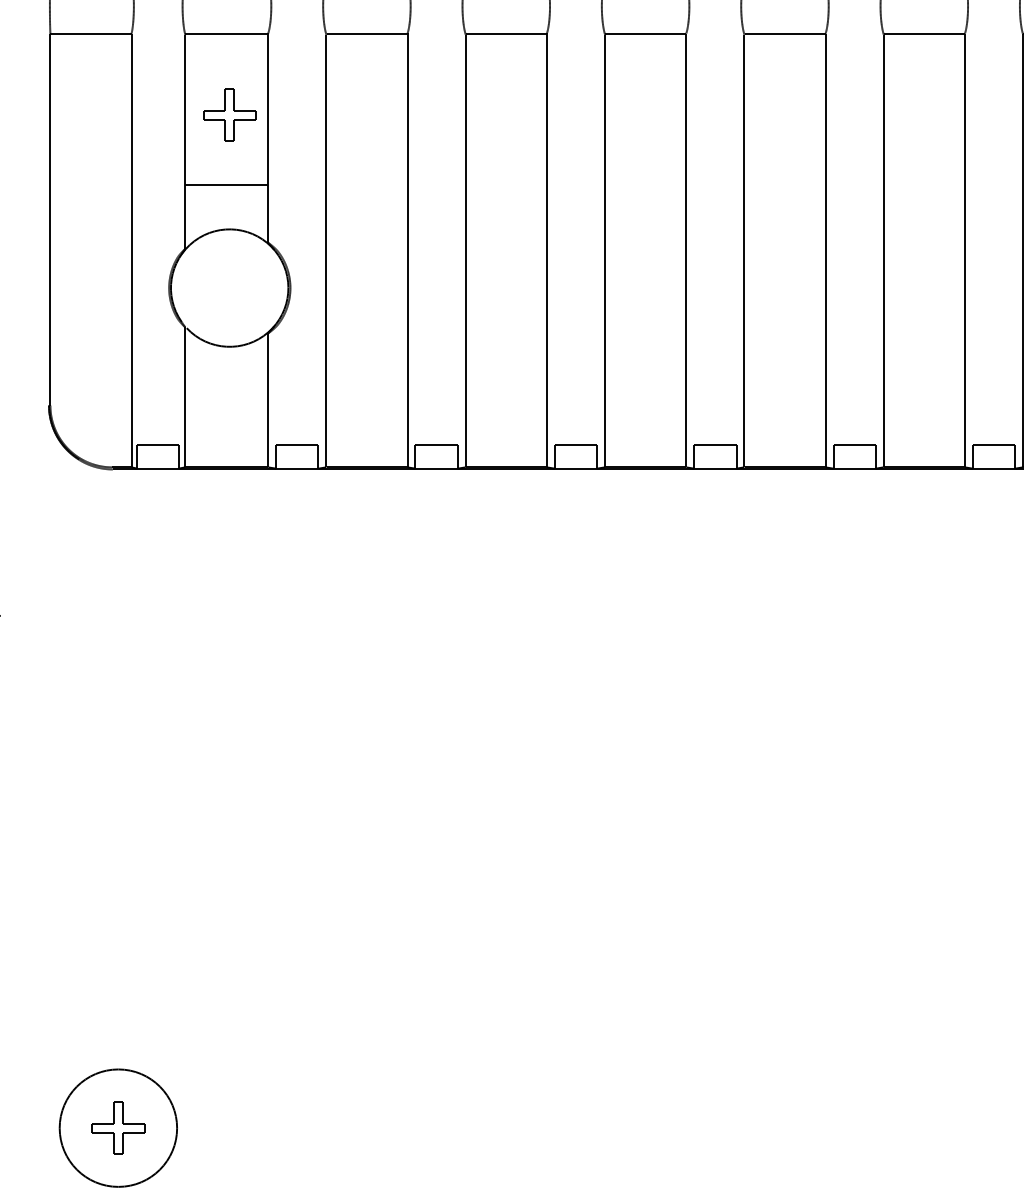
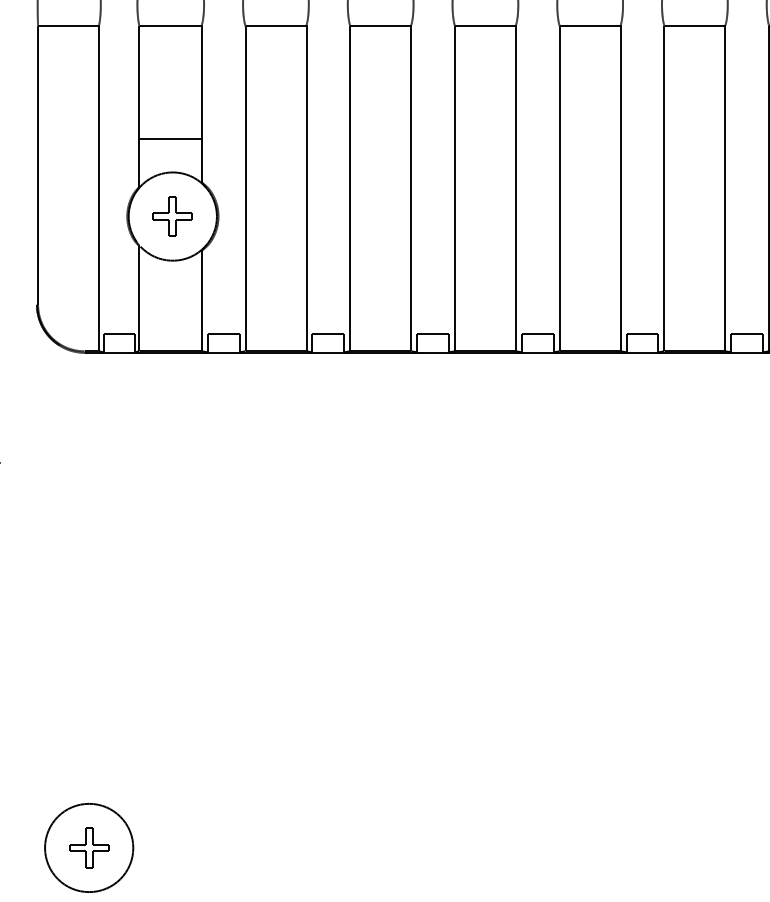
part: (229, 115) -> (172, 216), moved

